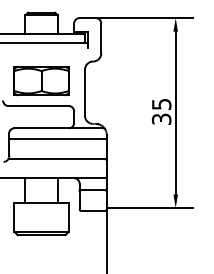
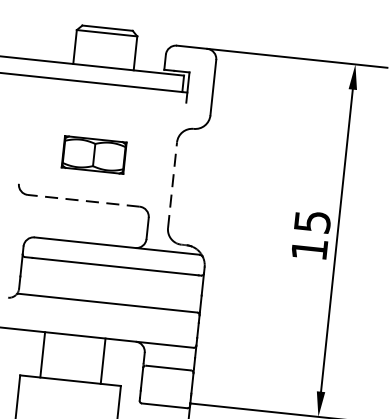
part: (41, 80) -> (94, 154), size x0.6
line: (85, 92) -> (173, 184), solid -> dashed
line: (38, 106) -> (83, 201), solid -> dashed
text: (161, 118) -> (309, 247), 35 -> 15

